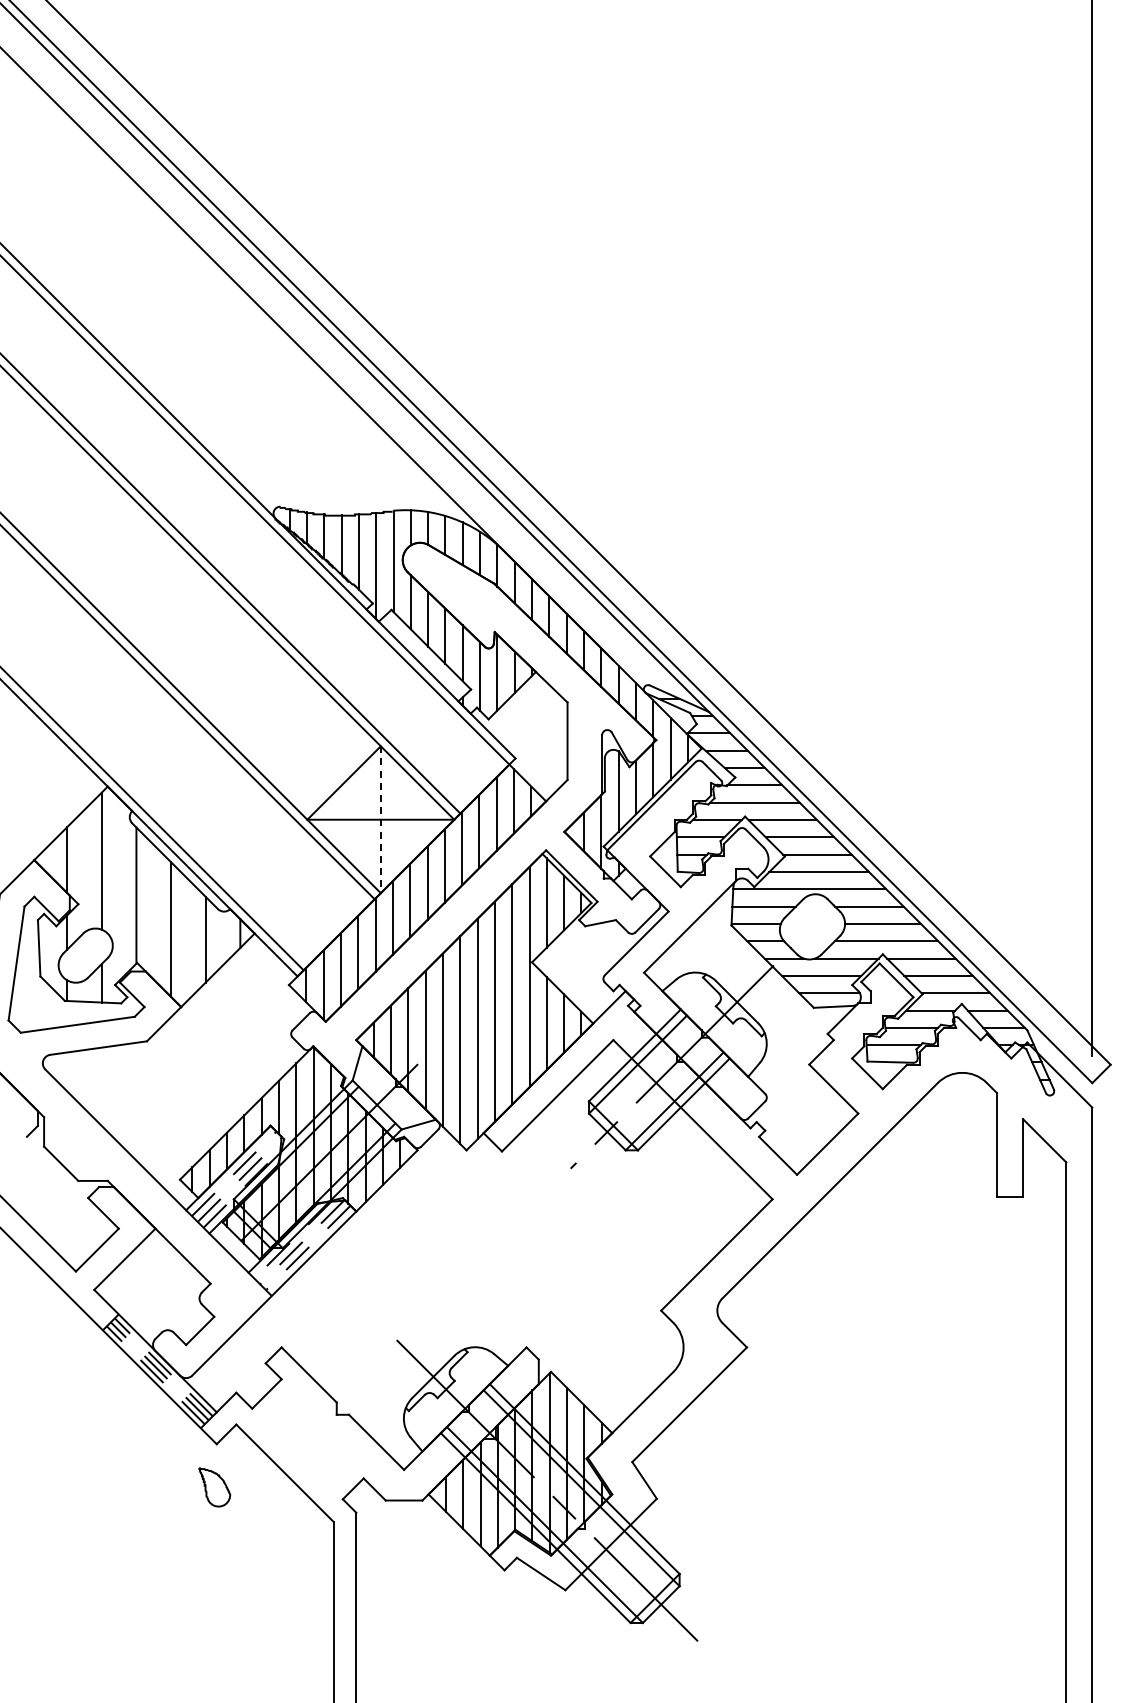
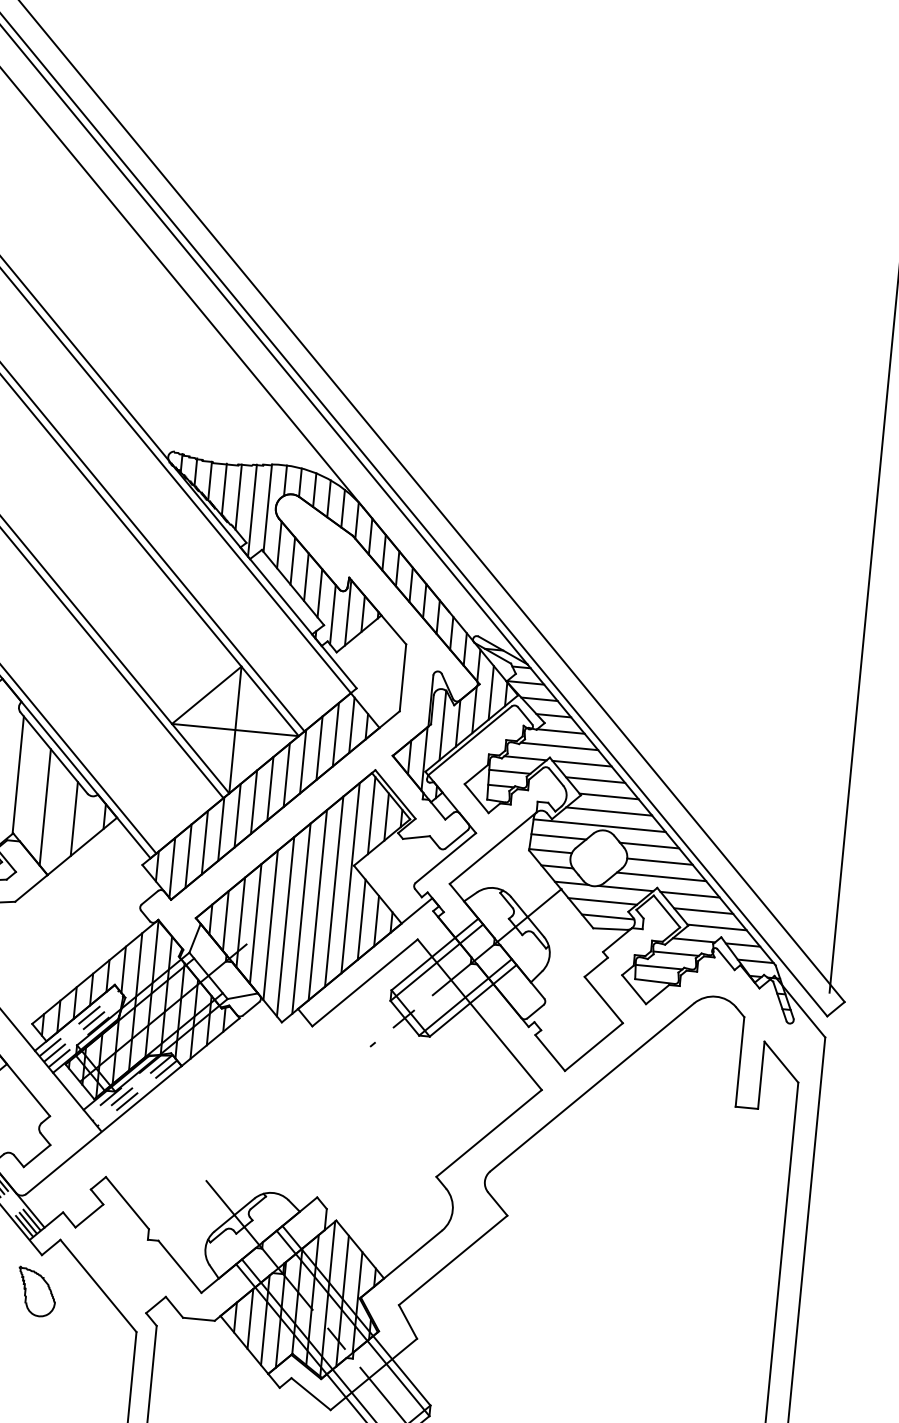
line: (380, 820) -> (235, 730), dashed -> solid
part: (214, 1487) -> (36, 1292), size x1.43

